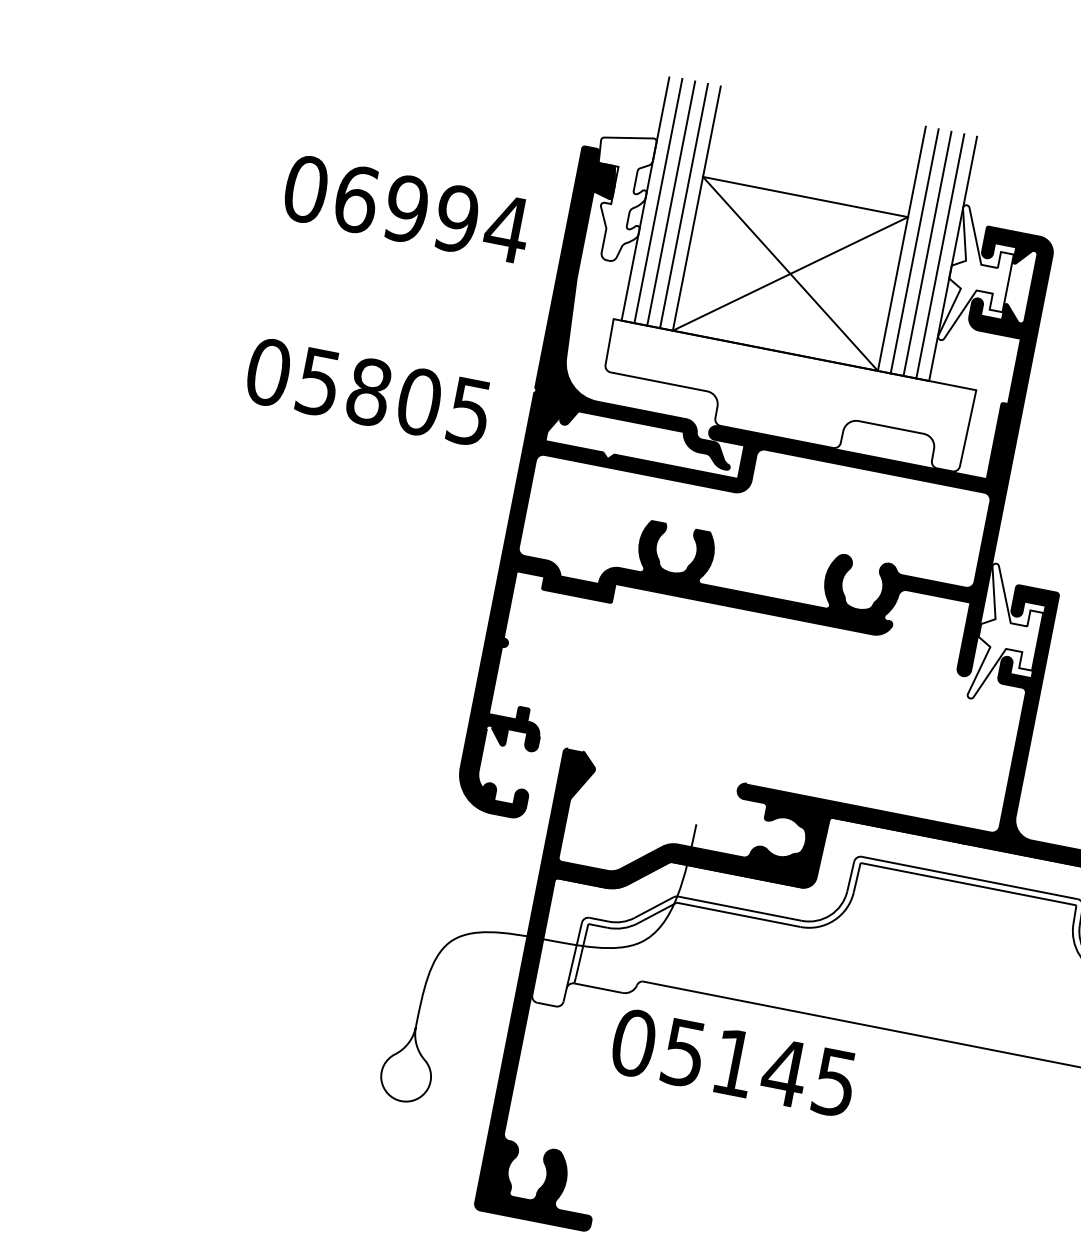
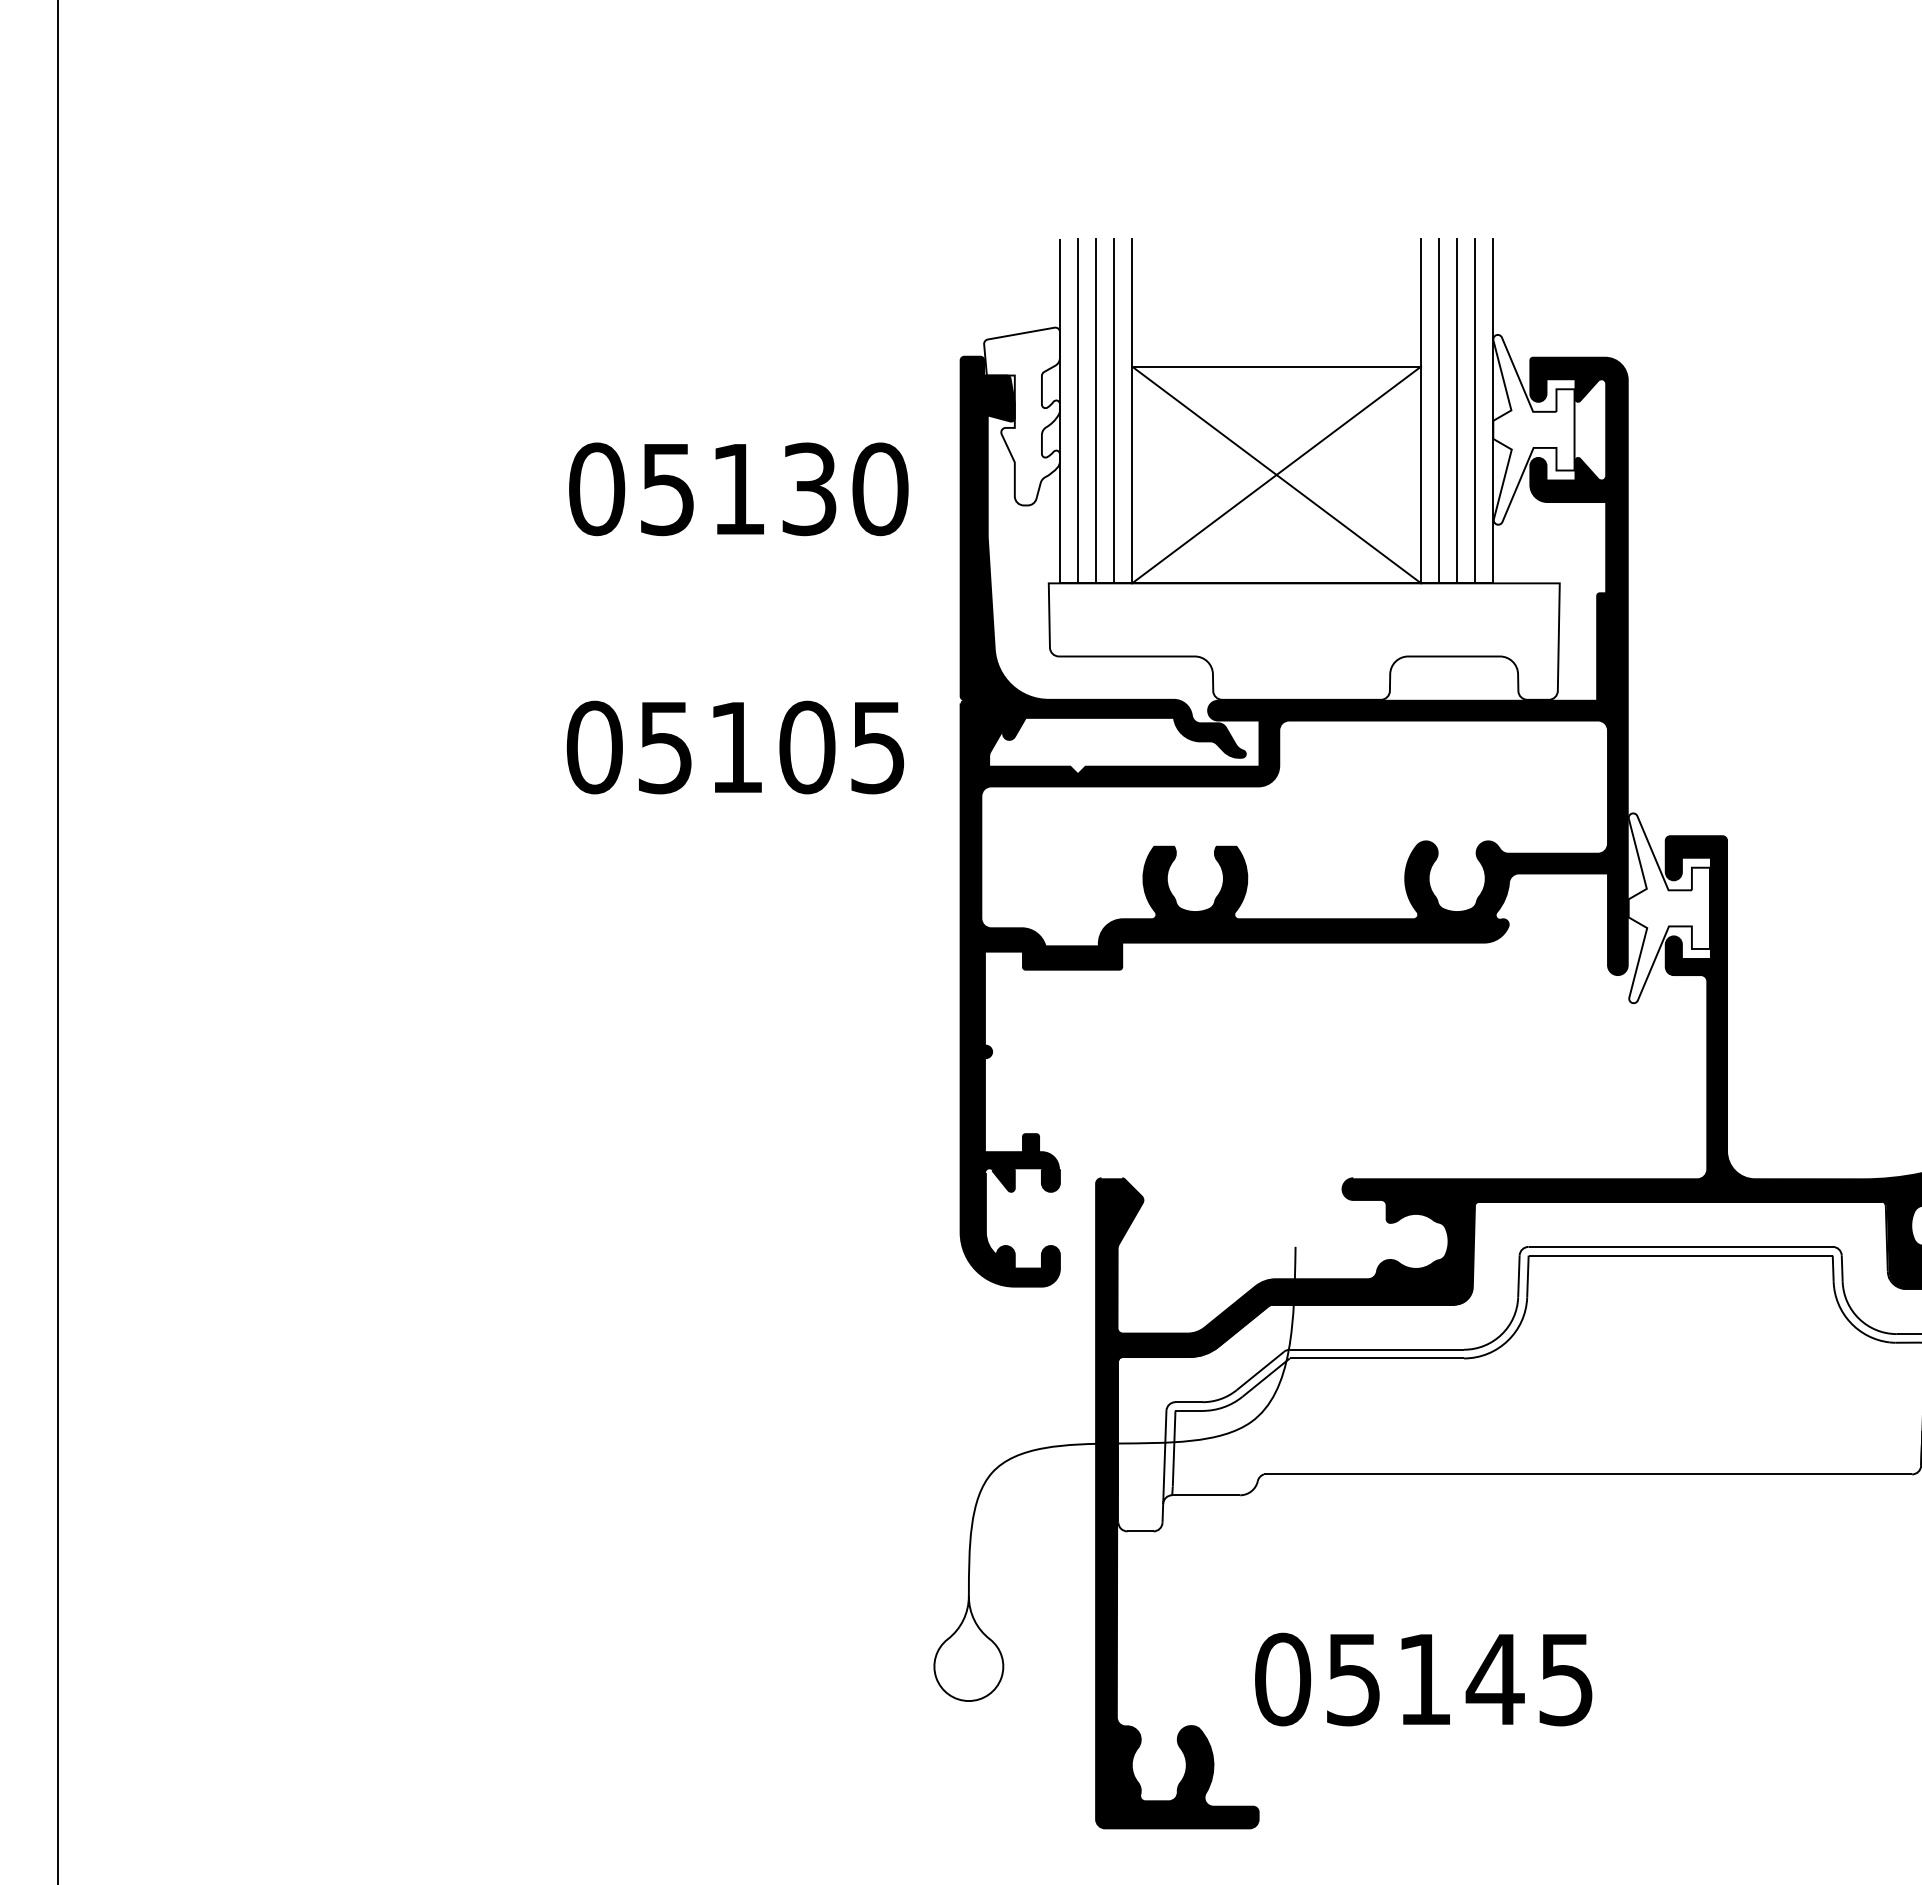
text: (432, 214) -> (774, 489), 06994 -> 05130
text: (369, 392) -> (736, 747), 05805 -> 05105
text: (733, 1062) -> (1423, 1679), moved

